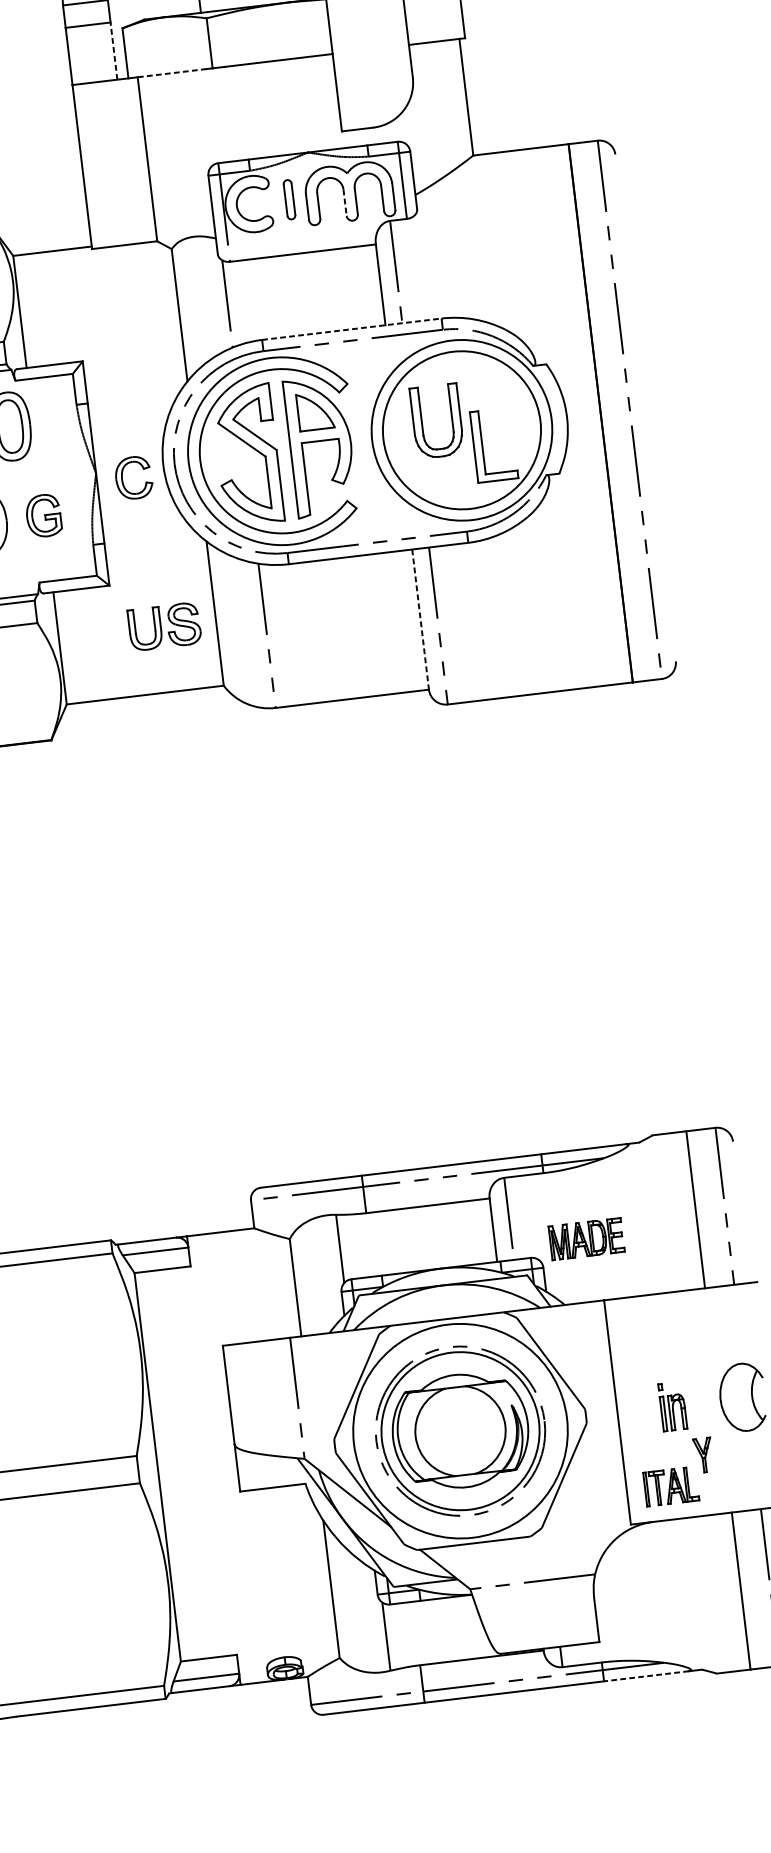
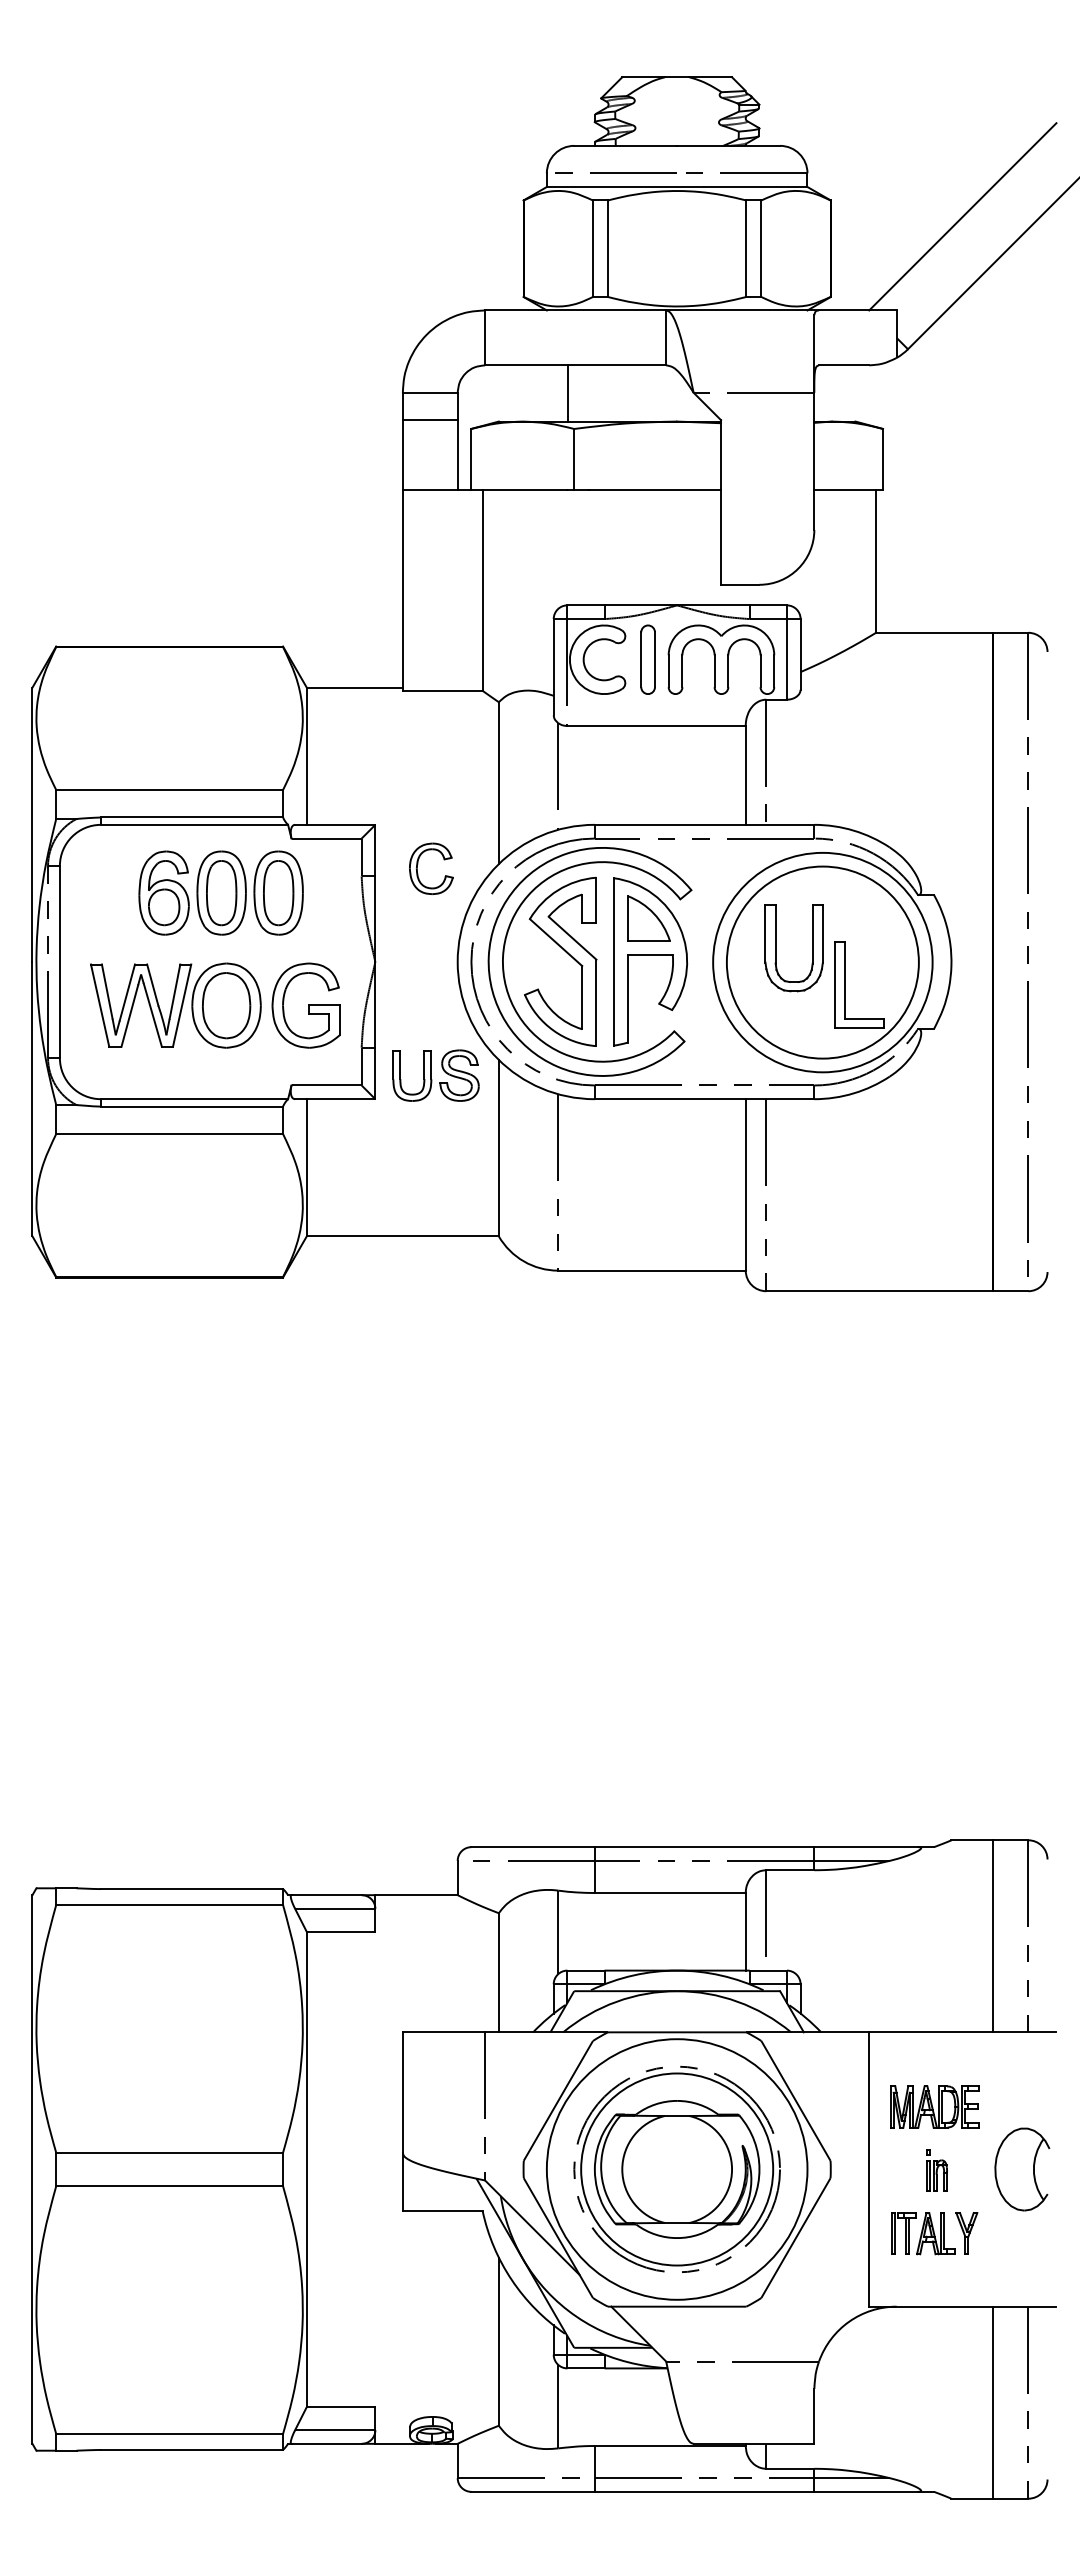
line: (113, 51) -> (457, 455), dashed -> solid
line: (172, 73) -> (524, 490), dashed -> solid
part: (289, 199) -> (647, 659), size x1.43
line: (345, 202) -> (714, 671), dashed -> solid
line: (351, 328) -> (704, 824), dashed -> solid
part: (122, 475) -> (418, 864), moved
part: (43, 515) -> (305, 1005), size x1.67
line: (420, 619) -> (745, 1184), dashed -> solid
part: (164, 626) -> (435, 1075), moved
part: (586, 1238) -> (934, 2106), moved
part: (672, 1406) -> (936, 2170), size x0.71
part: (671, 1486) -> (923, 2233), moved
line: (646, 1675) -> (866, 2491), dashed -> solid

